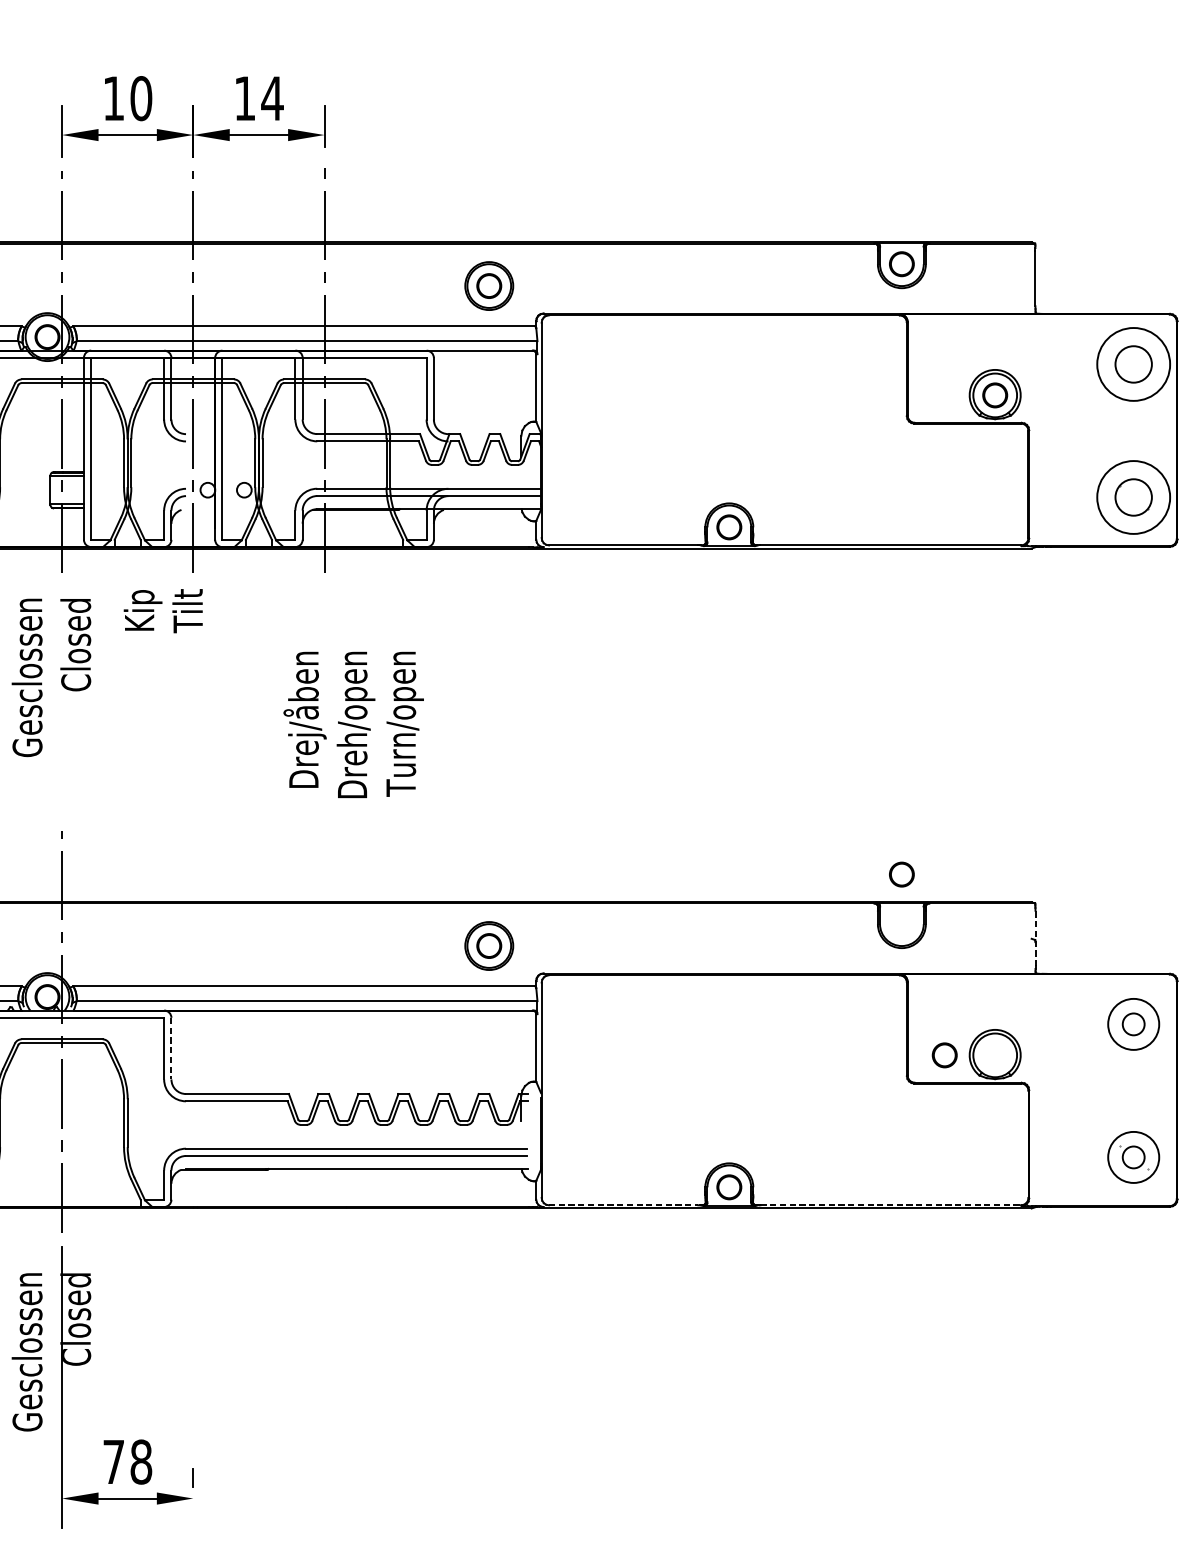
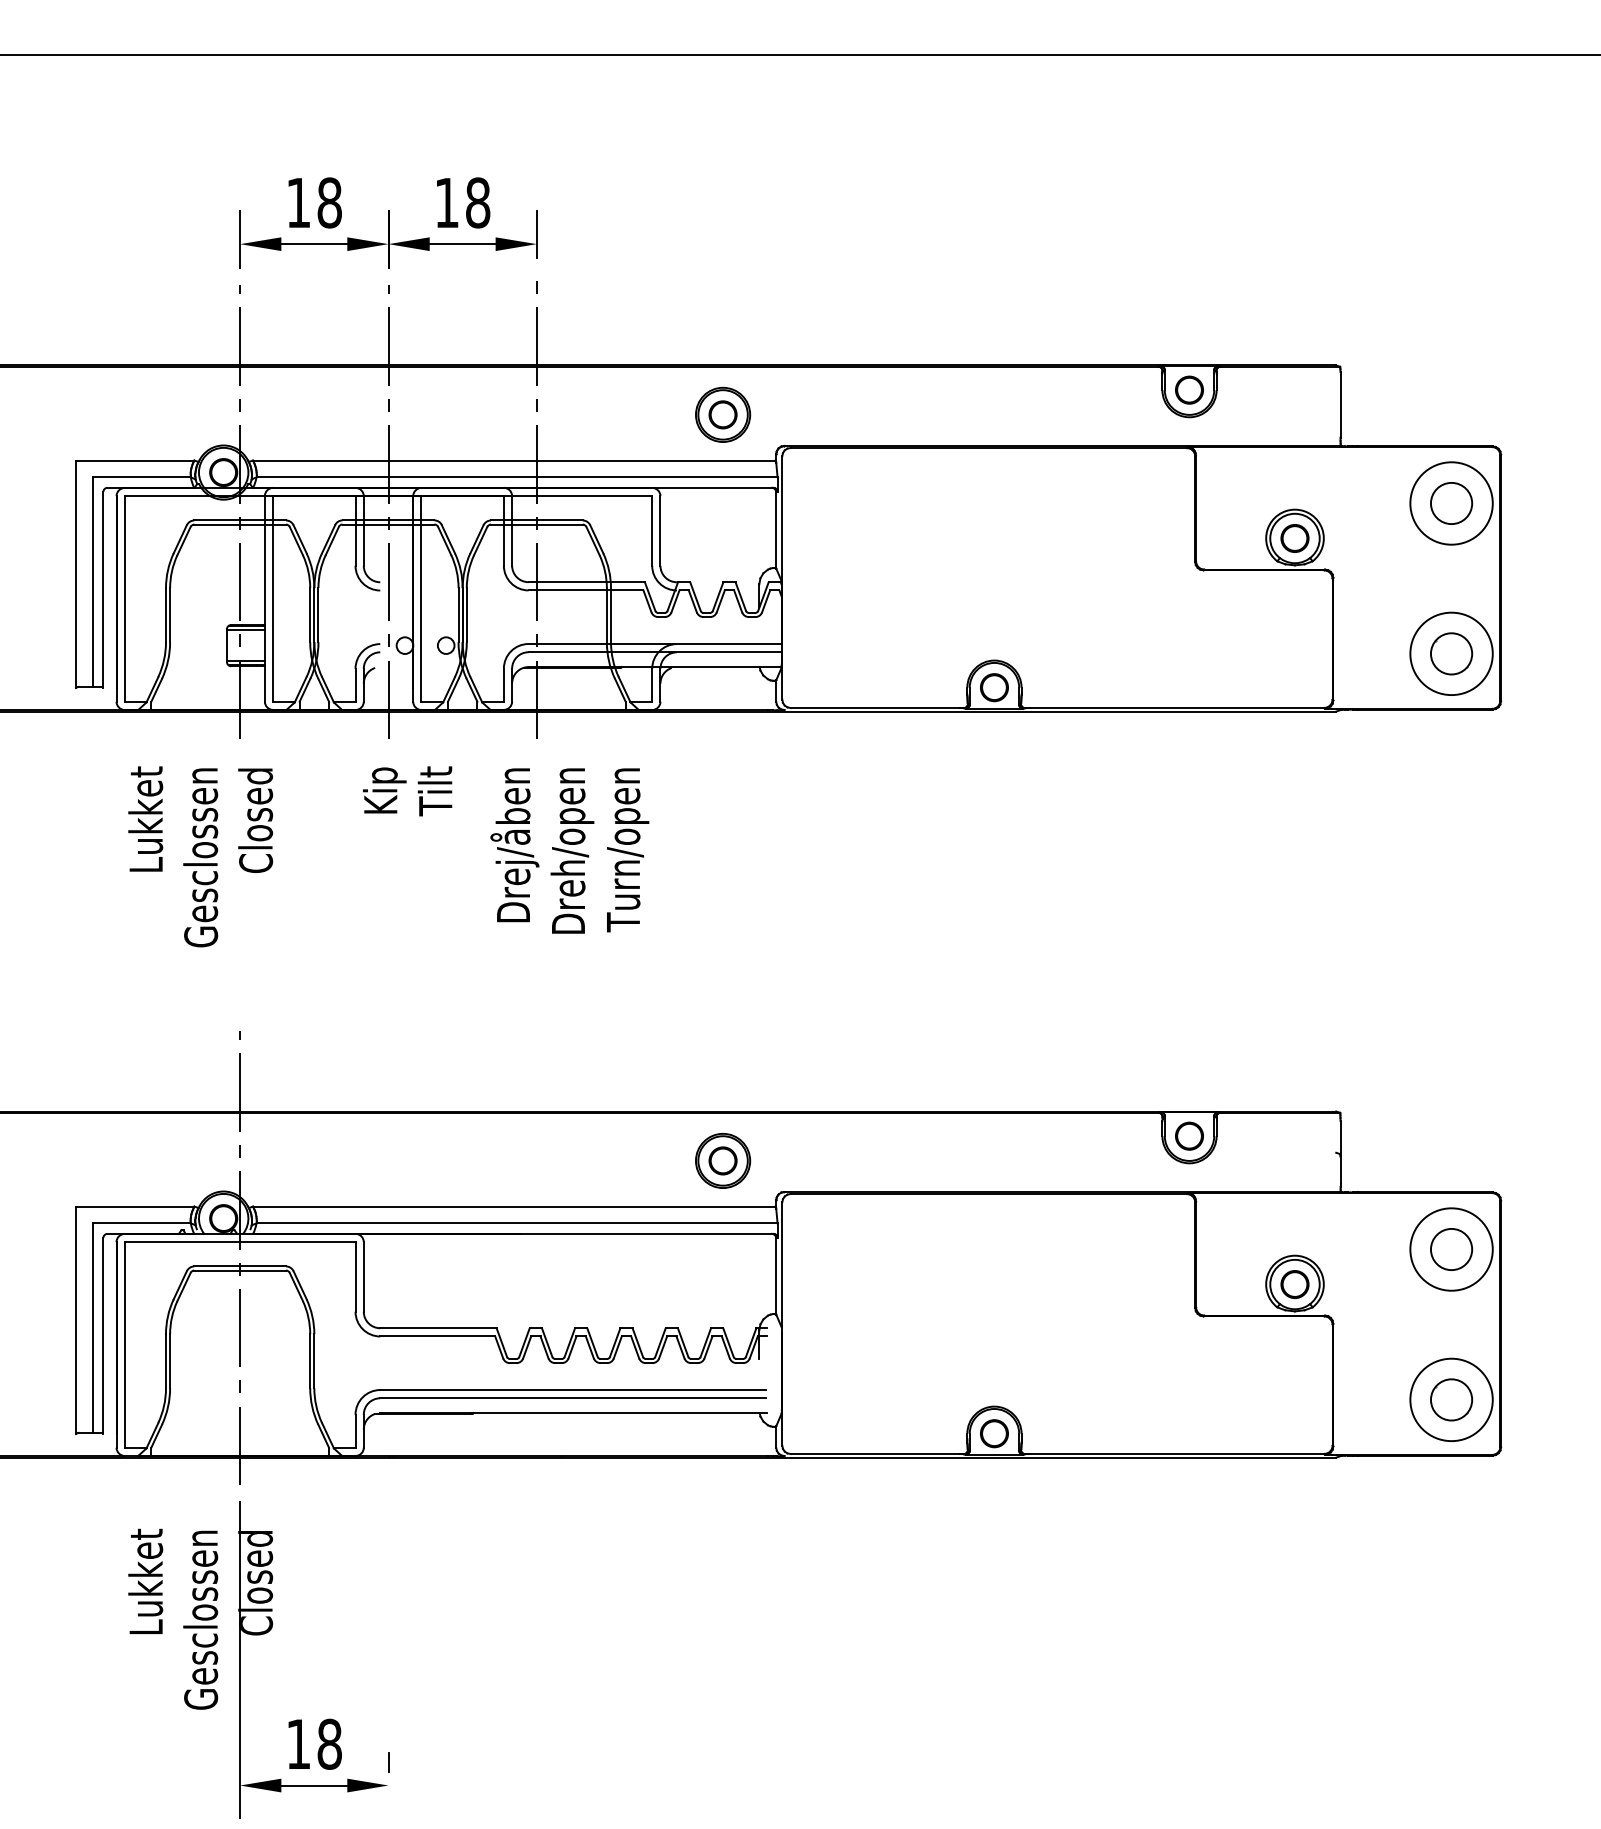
text: (141, 98) -> (329, 202), 10 -> 18
text: (272, 98) -> (477, 202), 14 -> 18
text: (163, 611) -> (407, 791), moved
text: (353, 724) -> (569, 850), moved
circle: (901, 873) -> (1189, 1135), moved
line: (1035, 937) -> (1340, 1151), dashed -> solid
circle: (1133, 1024) -> (1451, 1249), size x1.43
circle: (1133, 1024) -> (1451, 1249), size x1.67
line: (171, 1048) -> (363, 1276), dashed -> solid
circle: (944, 1055) -> (1294, 1284), moved
circle: (1133, 1157) -> (1451, 1399), size x1.43
circle: (1133, 1157) -> (1451, 1399), size x1.67
line: (624, 1204) -> (875, 1453), dashed -> solid
line: (891, 1204) -> (1177, 1453), dashed -> solid
text: (113, 1461) -> (298, 1743), 78 -> 18

